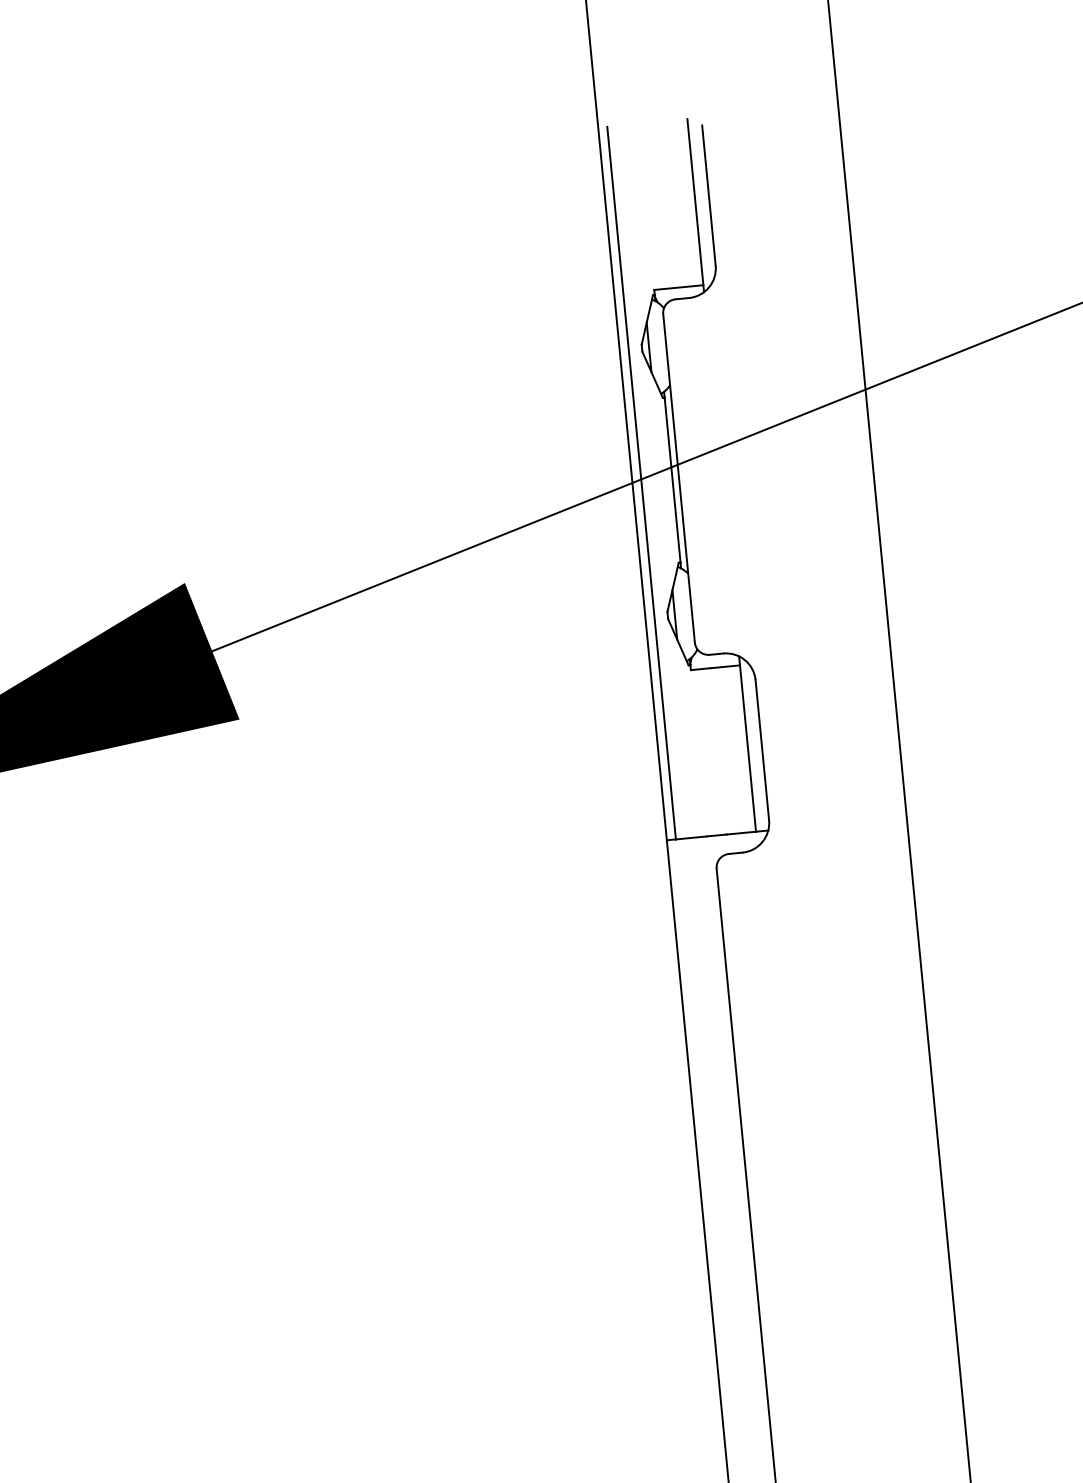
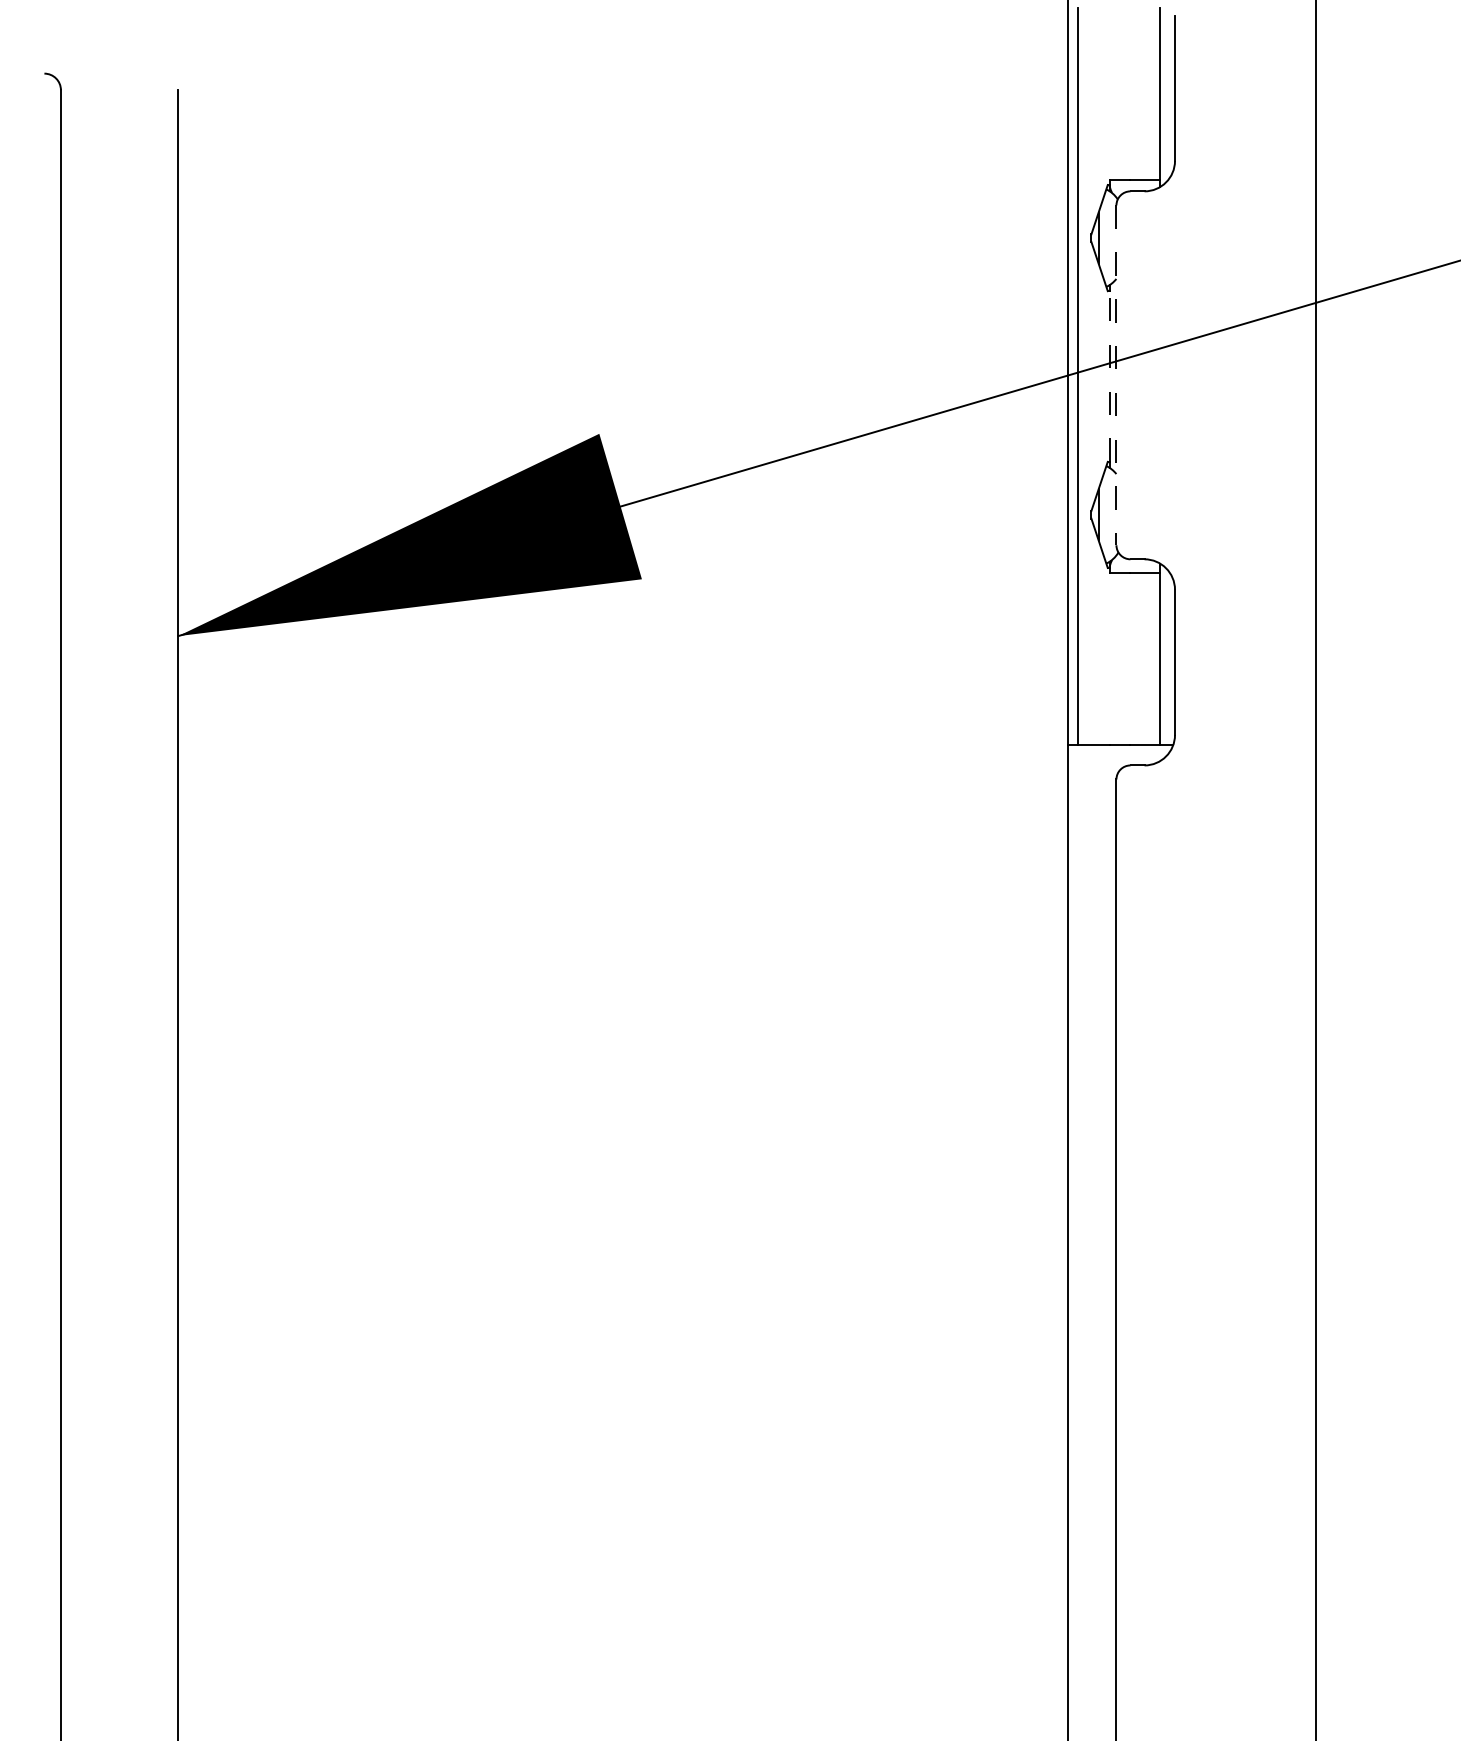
line: (679, 478) -> (1116, 375), solid -> dashed
line: (672, 480) -> (1109, 376), solid -> dashed

